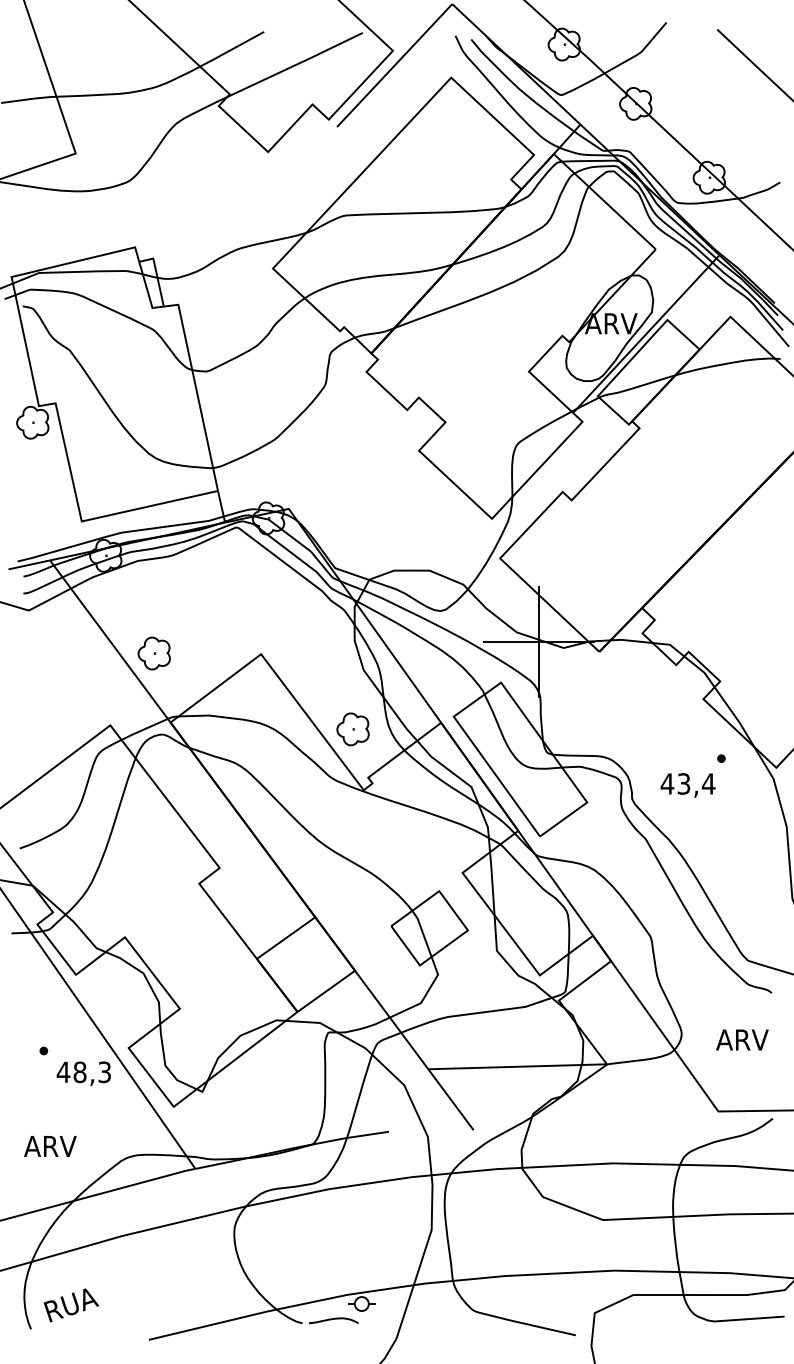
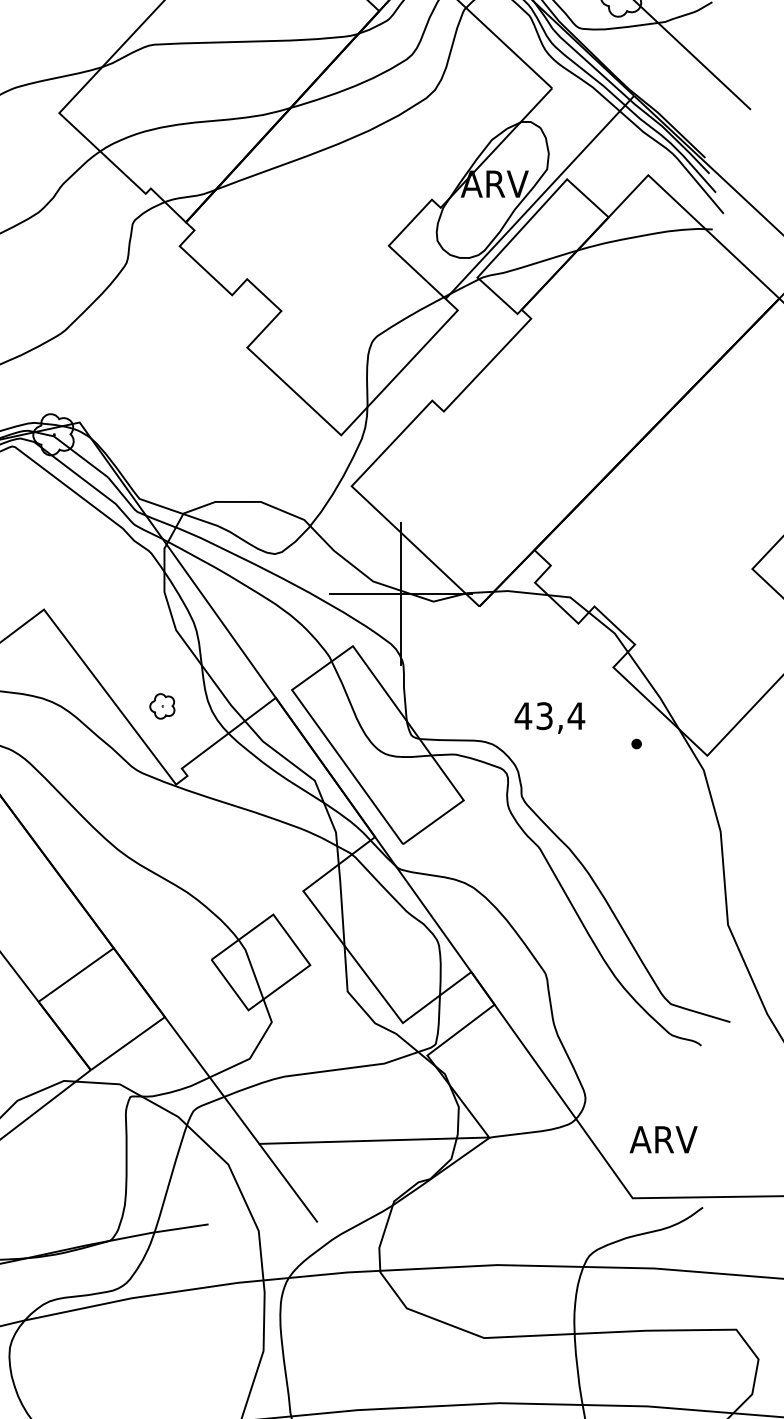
part: (352, 729) -> (161, 706), size x0.6
text: (687, 785) -> (549, 718), moved
text: (742, 1039) -> (663, 1139), moved

